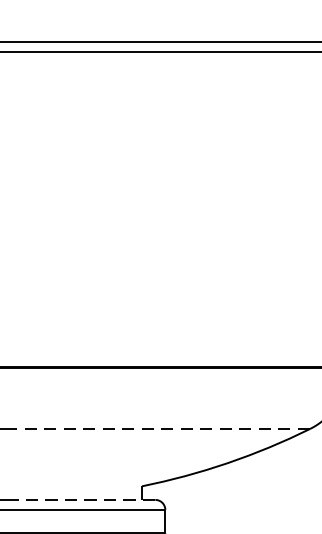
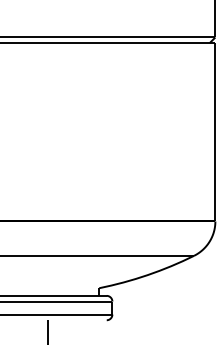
line: (158, 428) -> (108, 255), dashed -> solid
line: (80, 499) -> (64, 295), dashed -> solid

